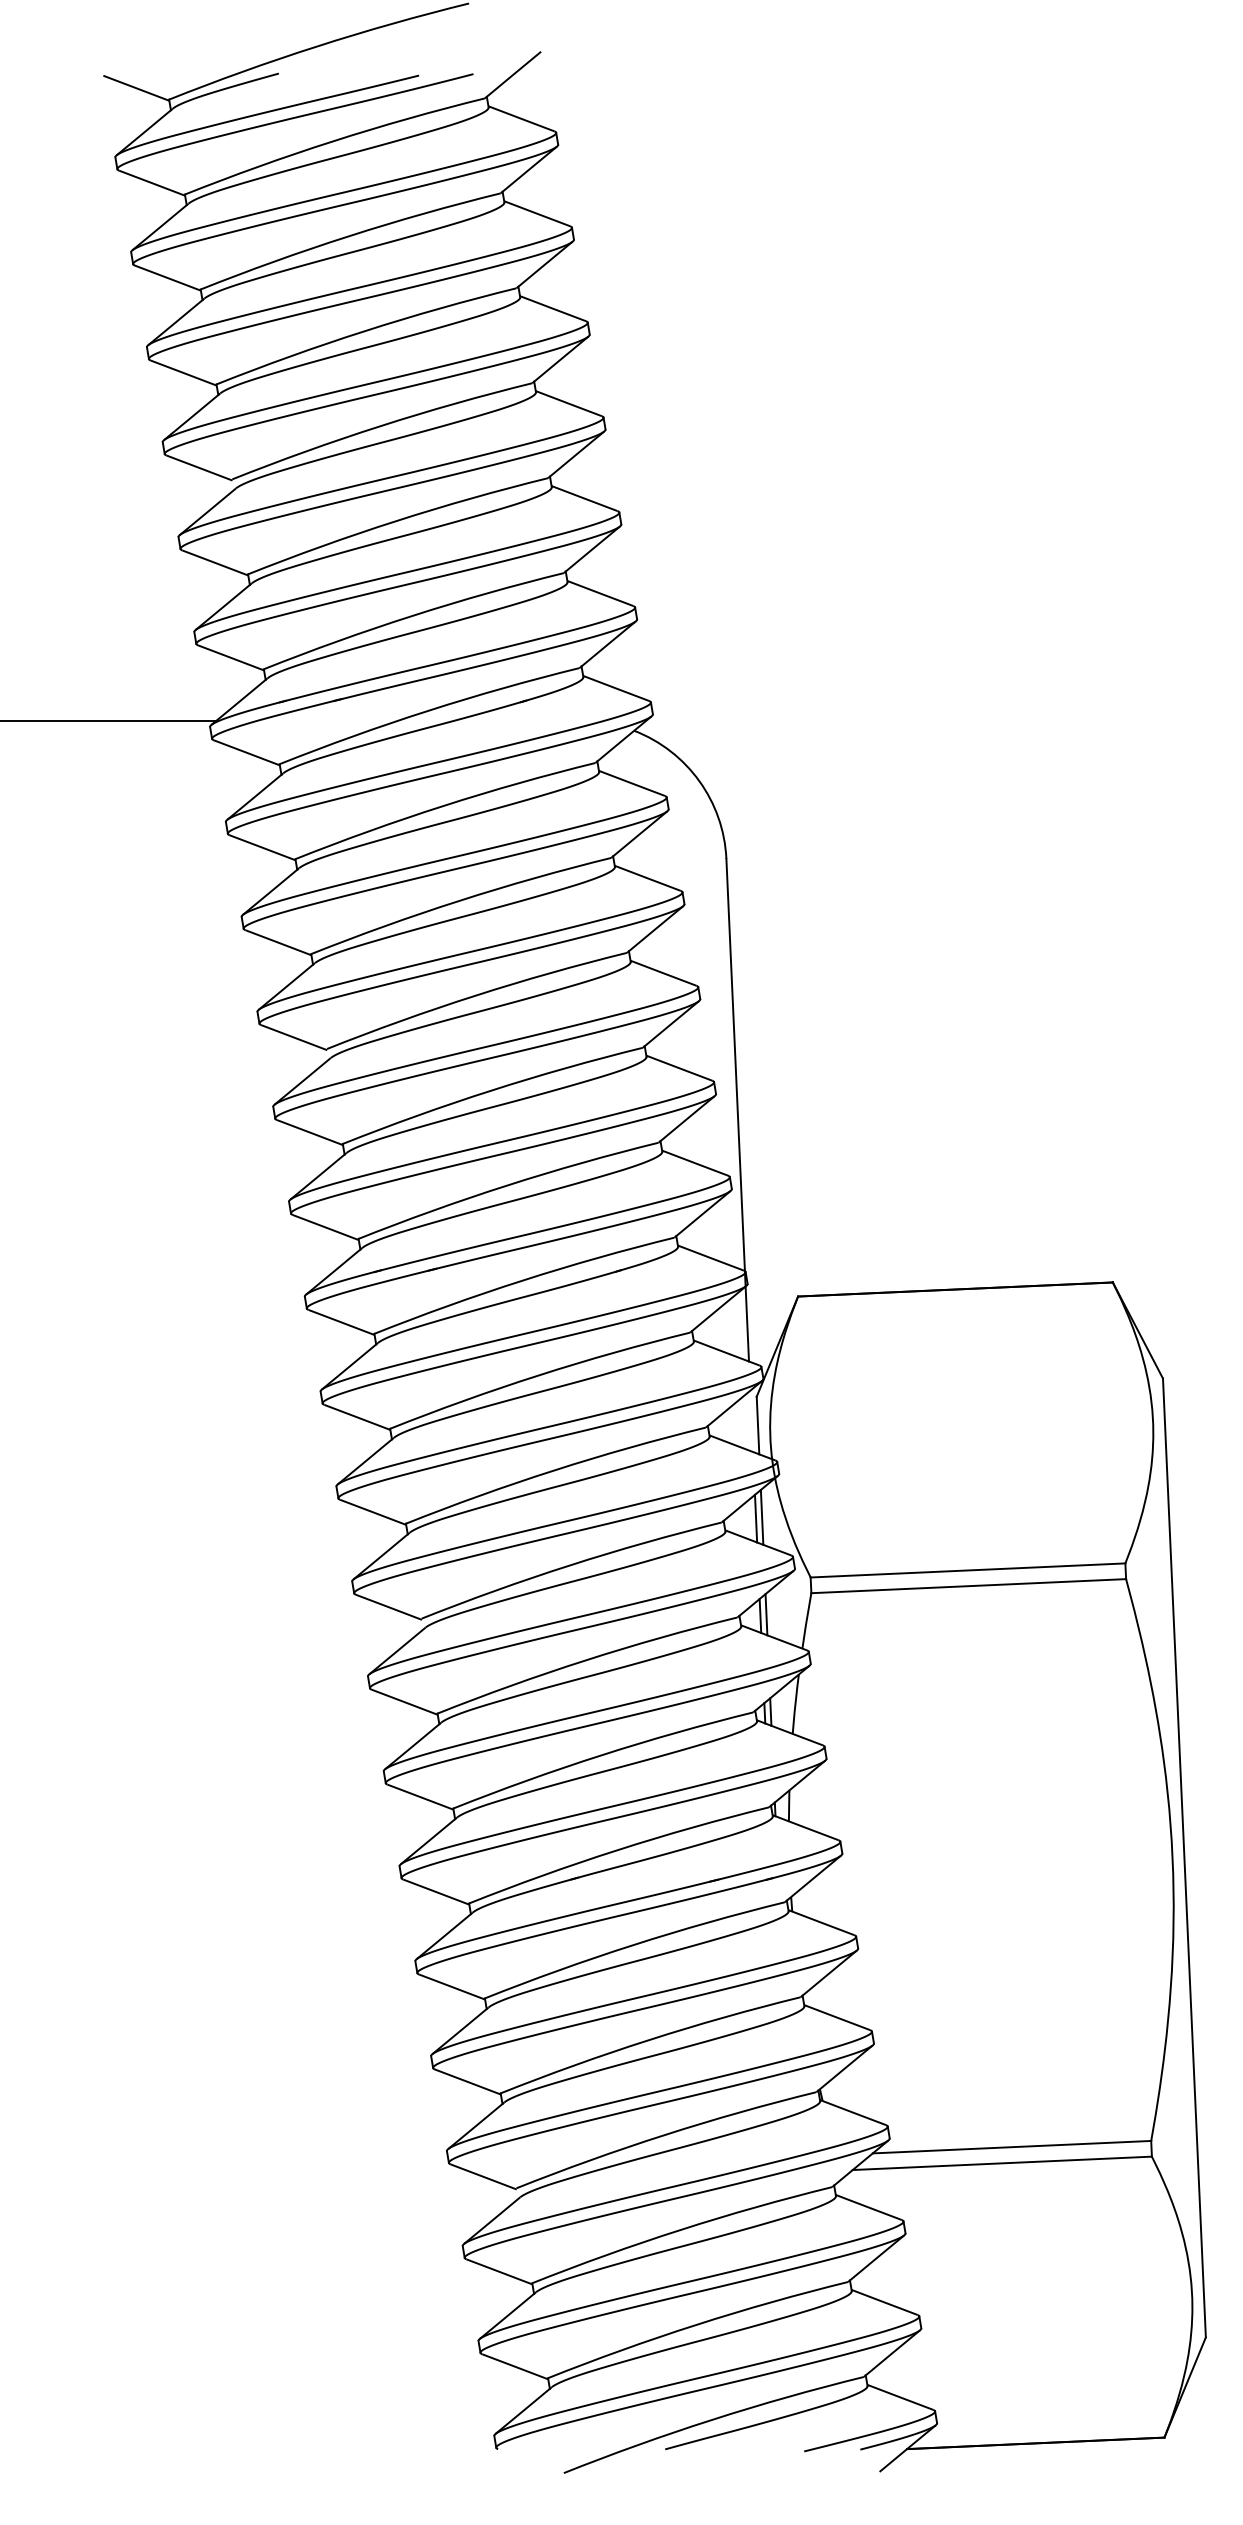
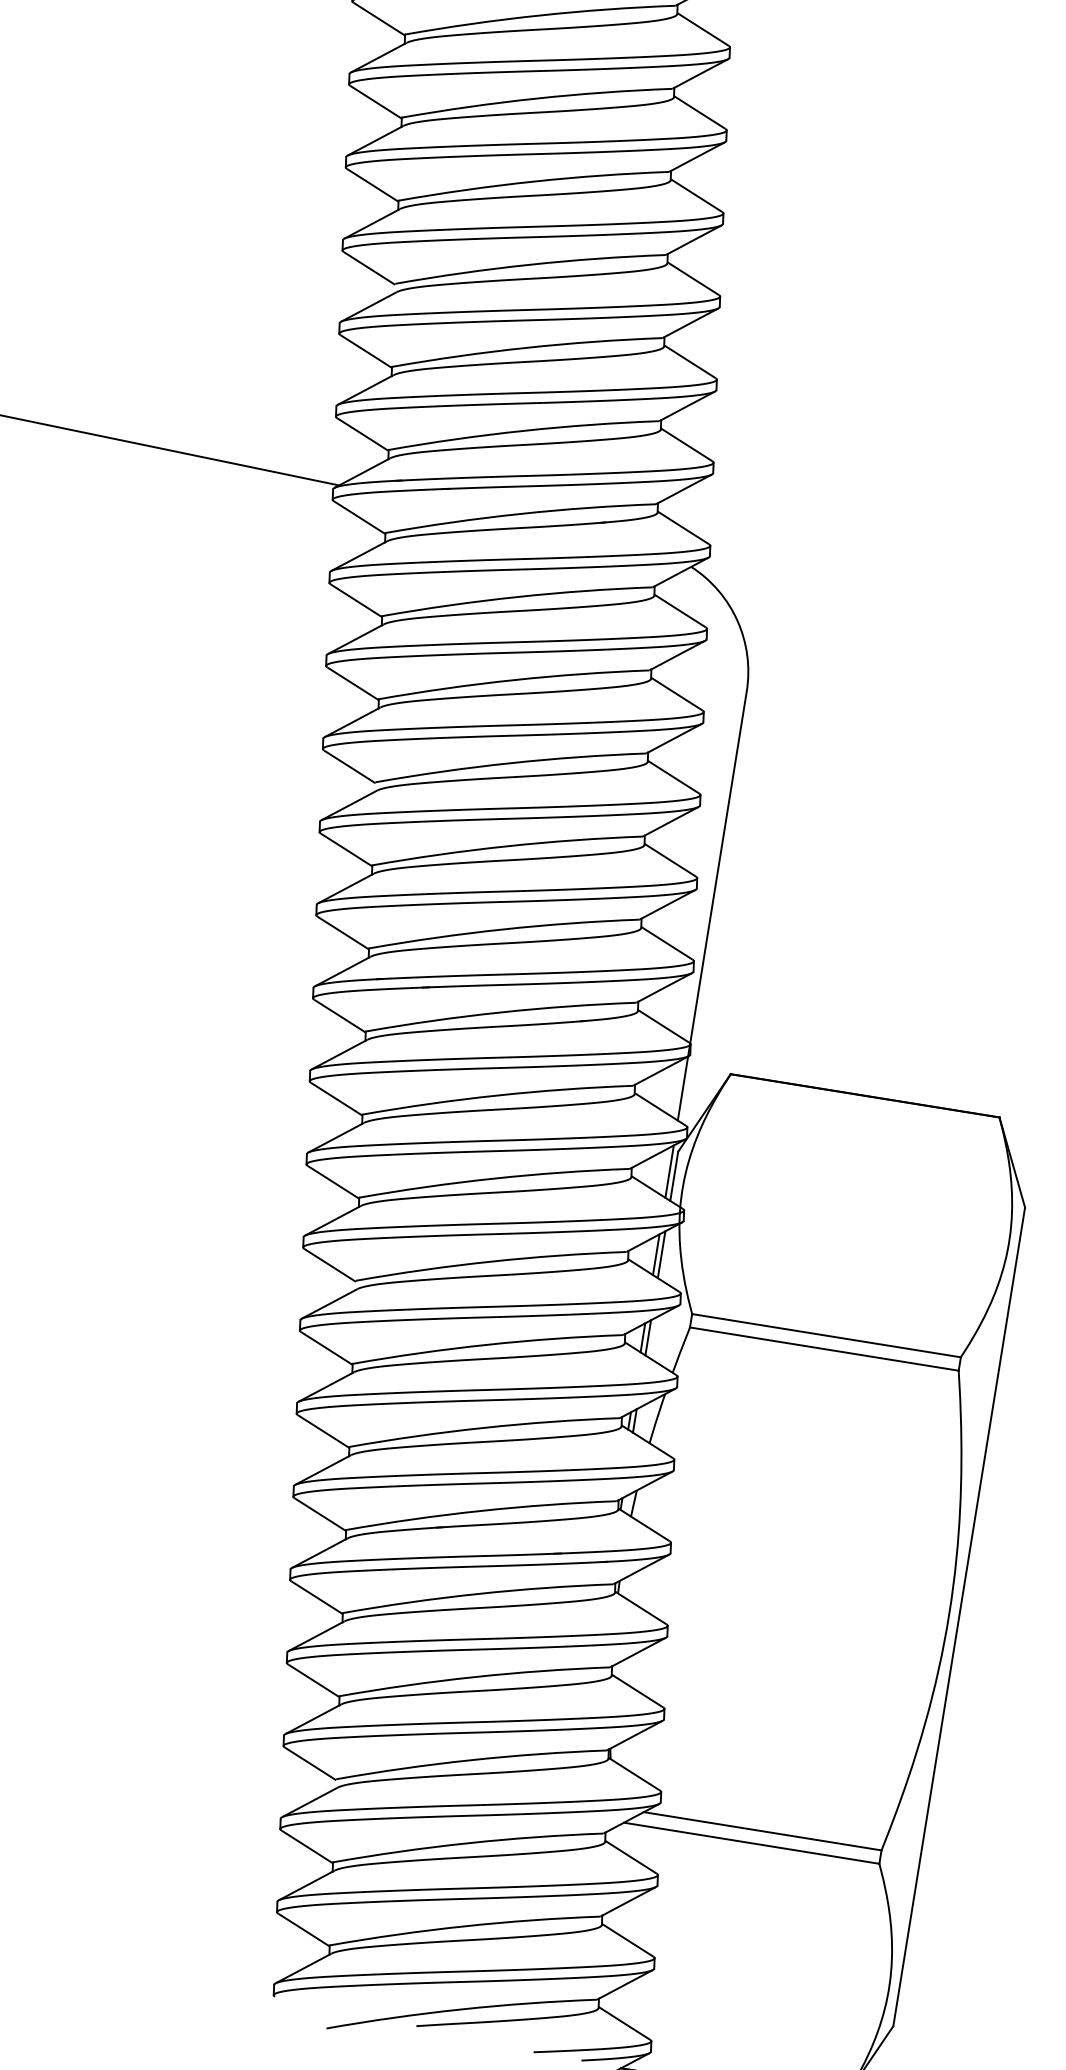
line: (751, 1421) -> (669, 1171), added

